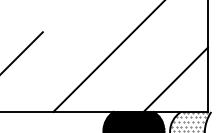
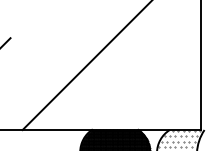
line: (175, 79) -> (163, 92), removed

